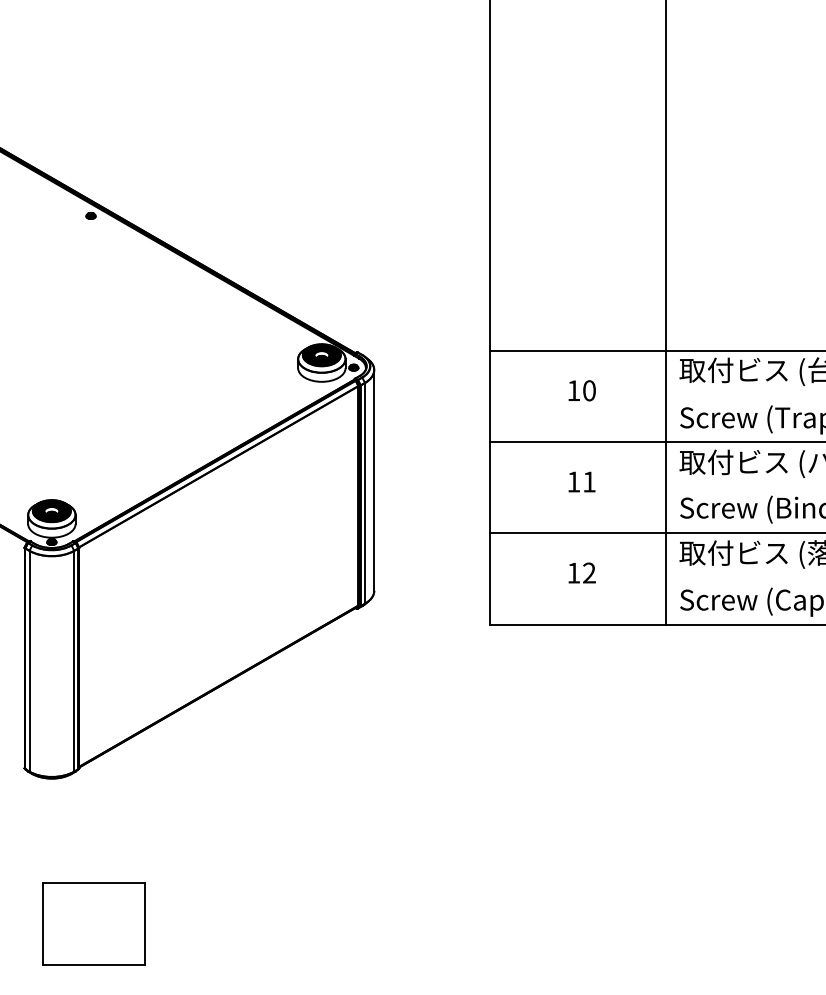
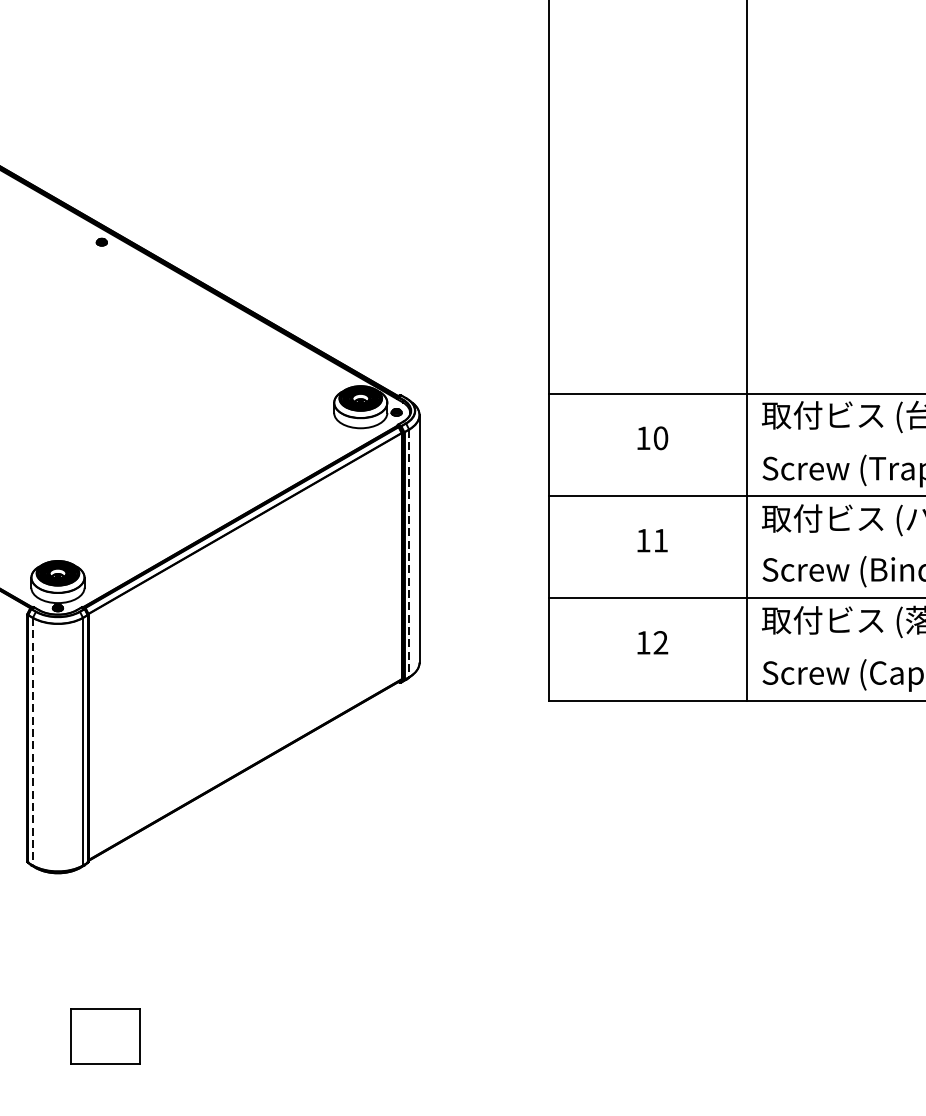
line: (365, 493) -> (409, 553), solid -> dashed
line: (29, 661) -> (32, 741), solid -> dashed
part: (93, 923) -> (104, 1035), size x0.6

